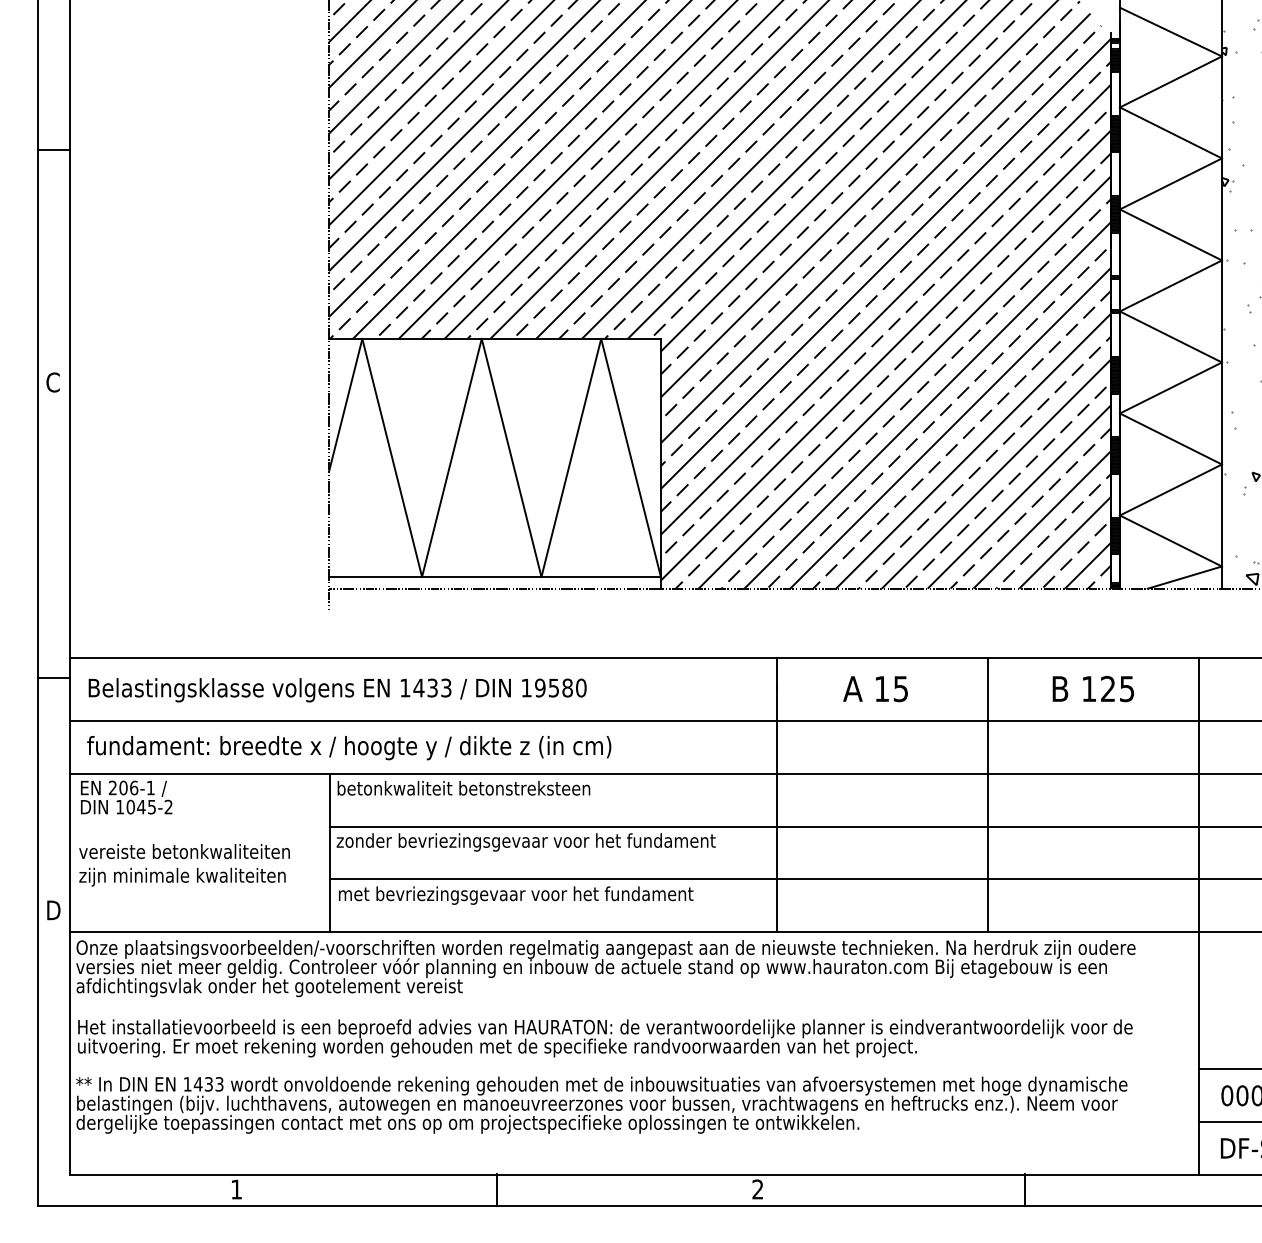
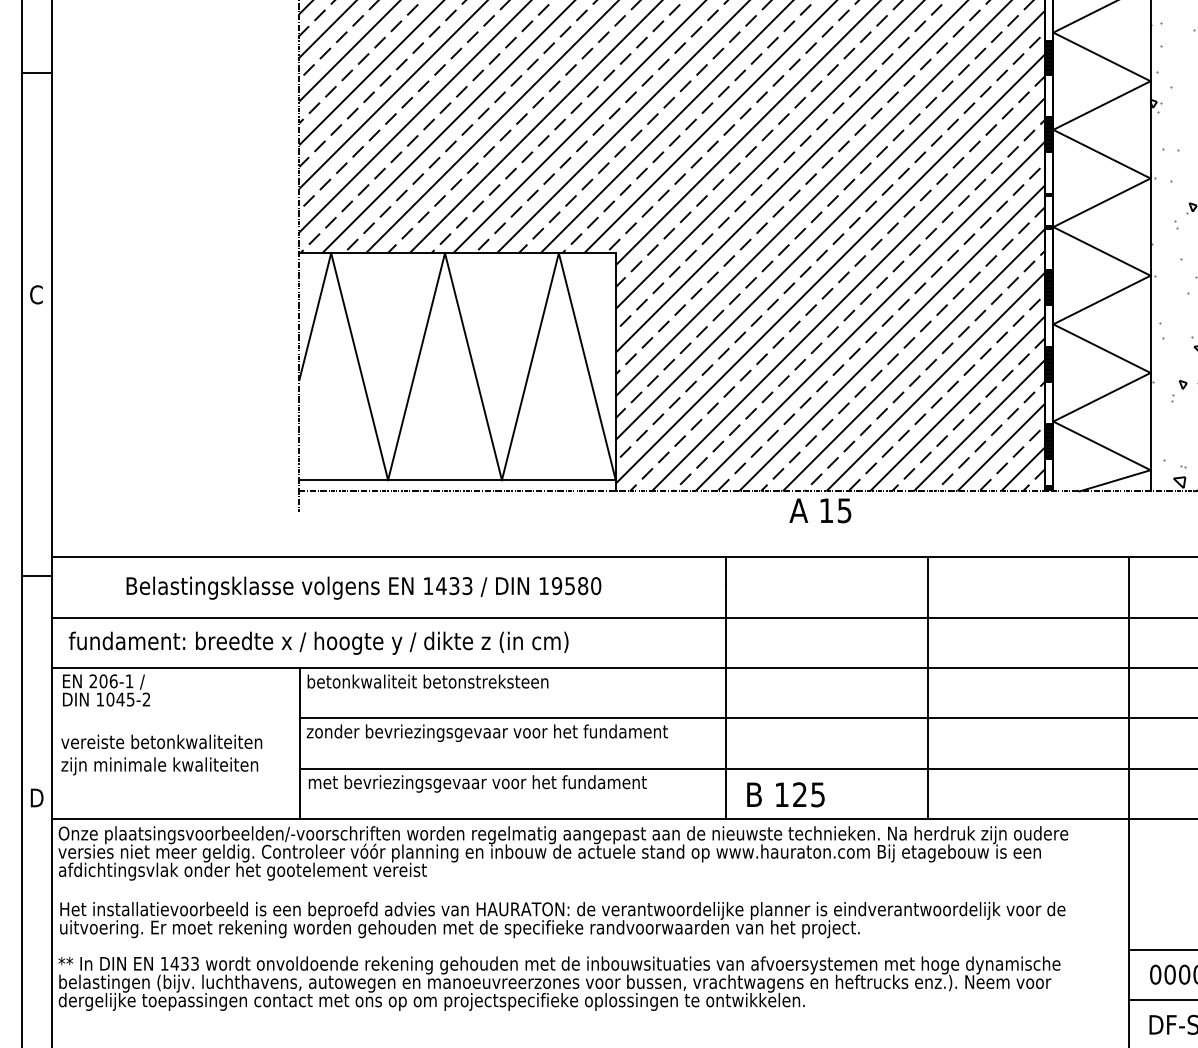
text: (1092, 688) -> (785, 794), moved
text: (875, 689) -> (820, 511), moved
text: (337, 690) -> (363, 588), moved

